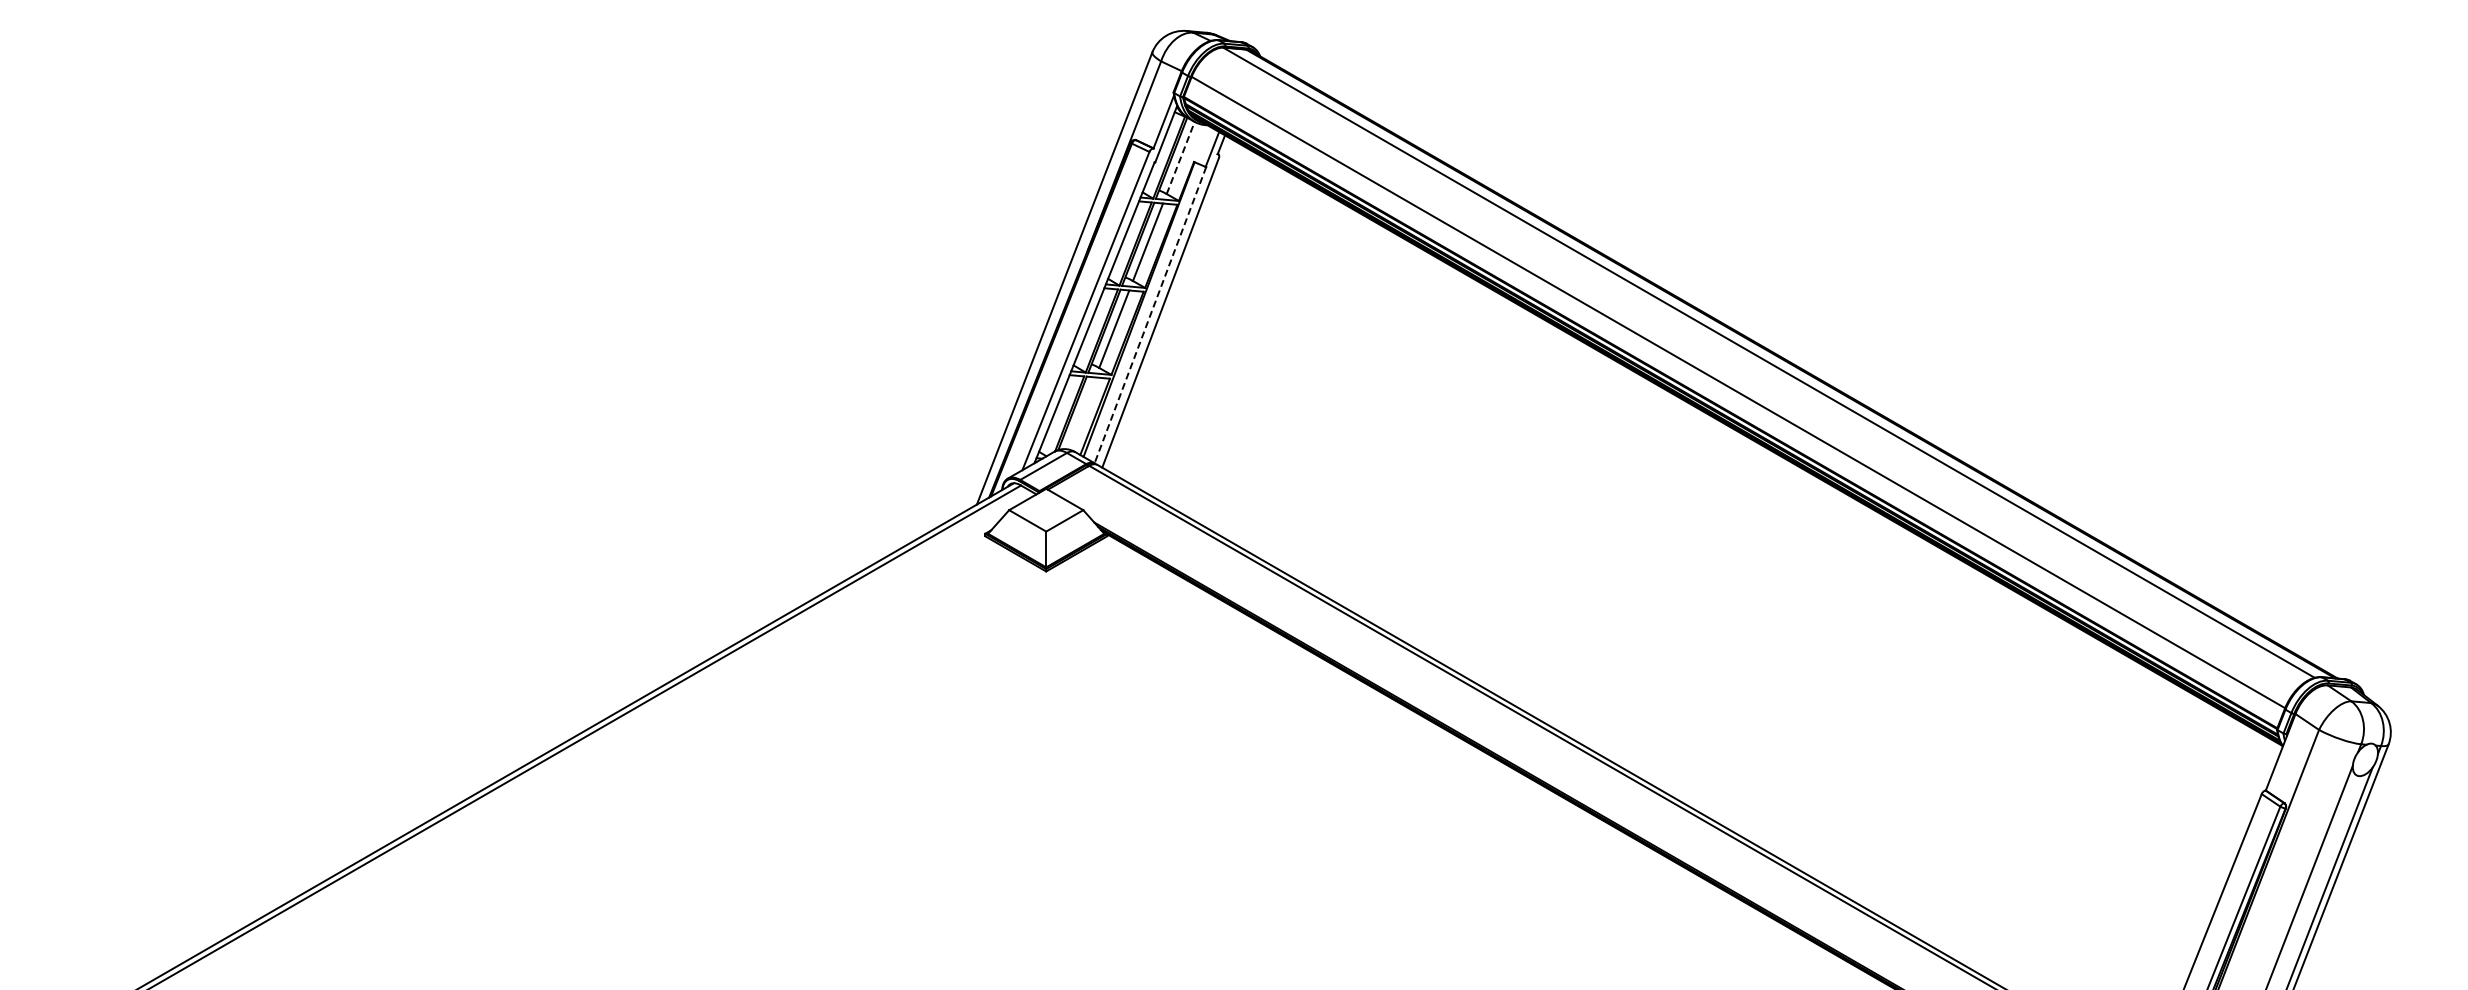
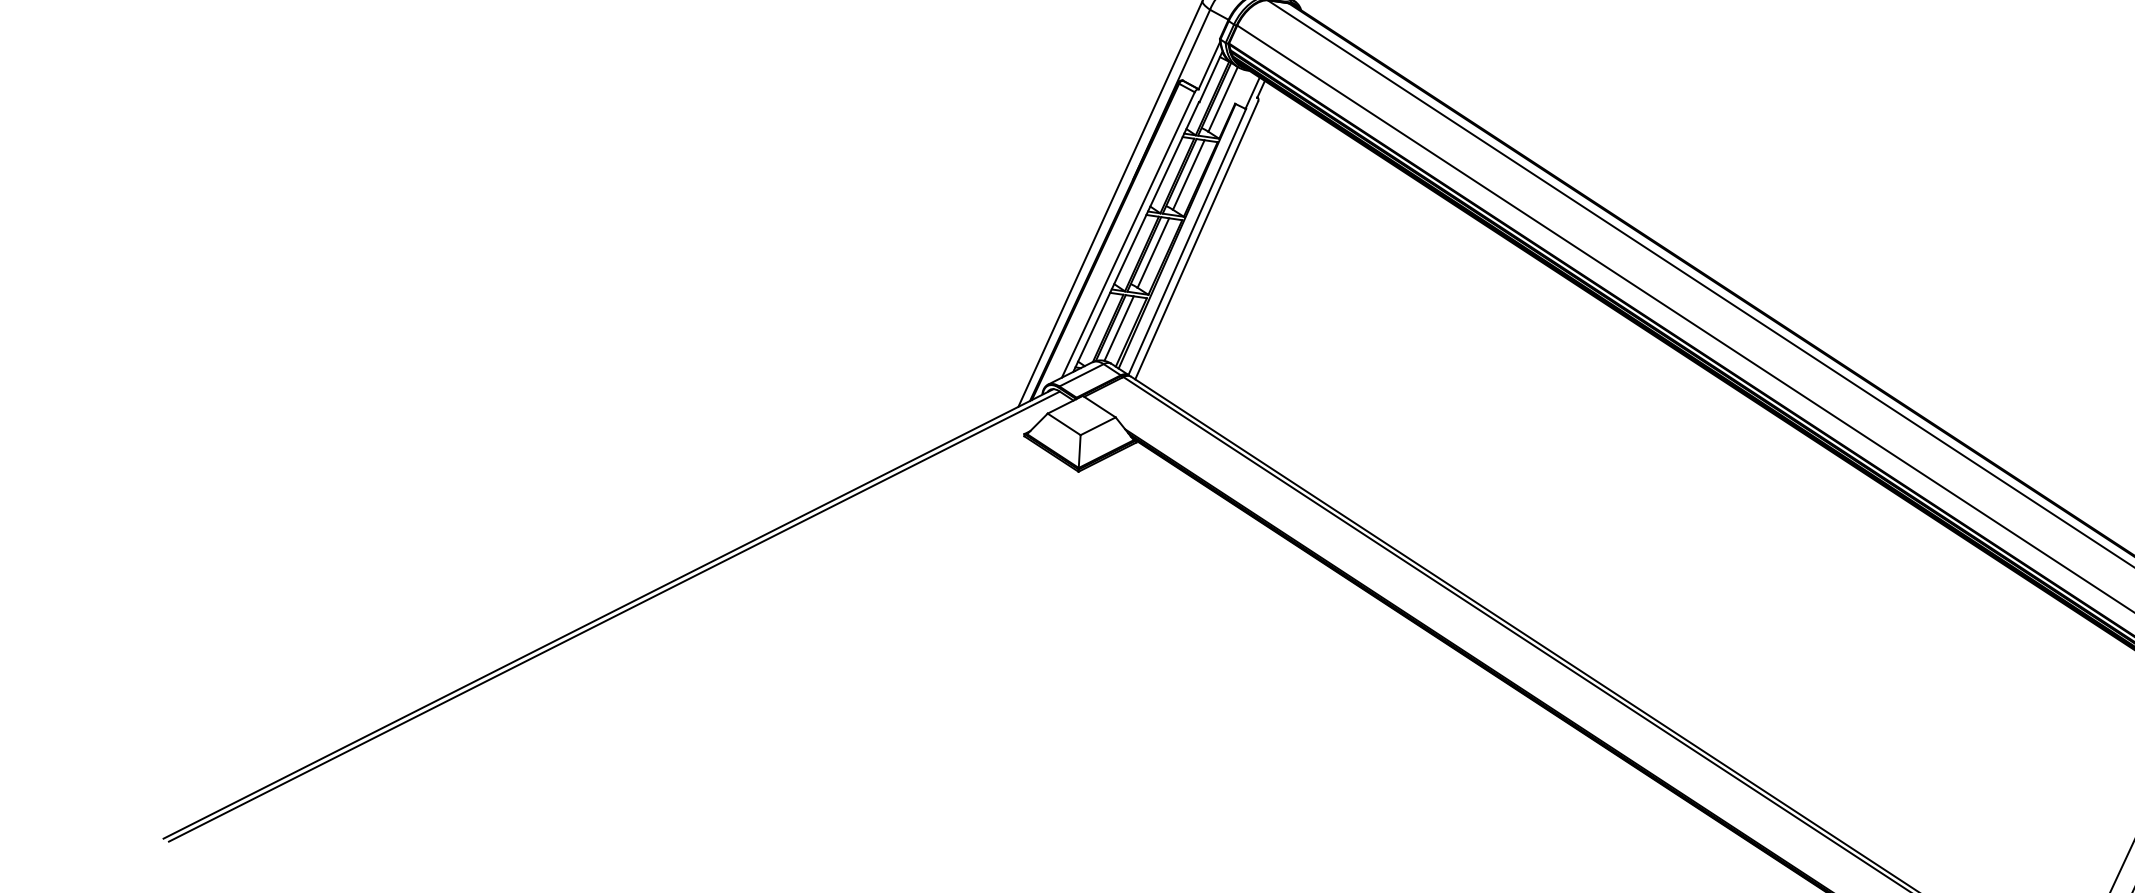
line: (1180, 157) -> (1222, 98), dashed -> solid
line: (1150, 315) -> (1187, 242), dashed -> solid
line: (1081, 413) -> (1119, 328), added

